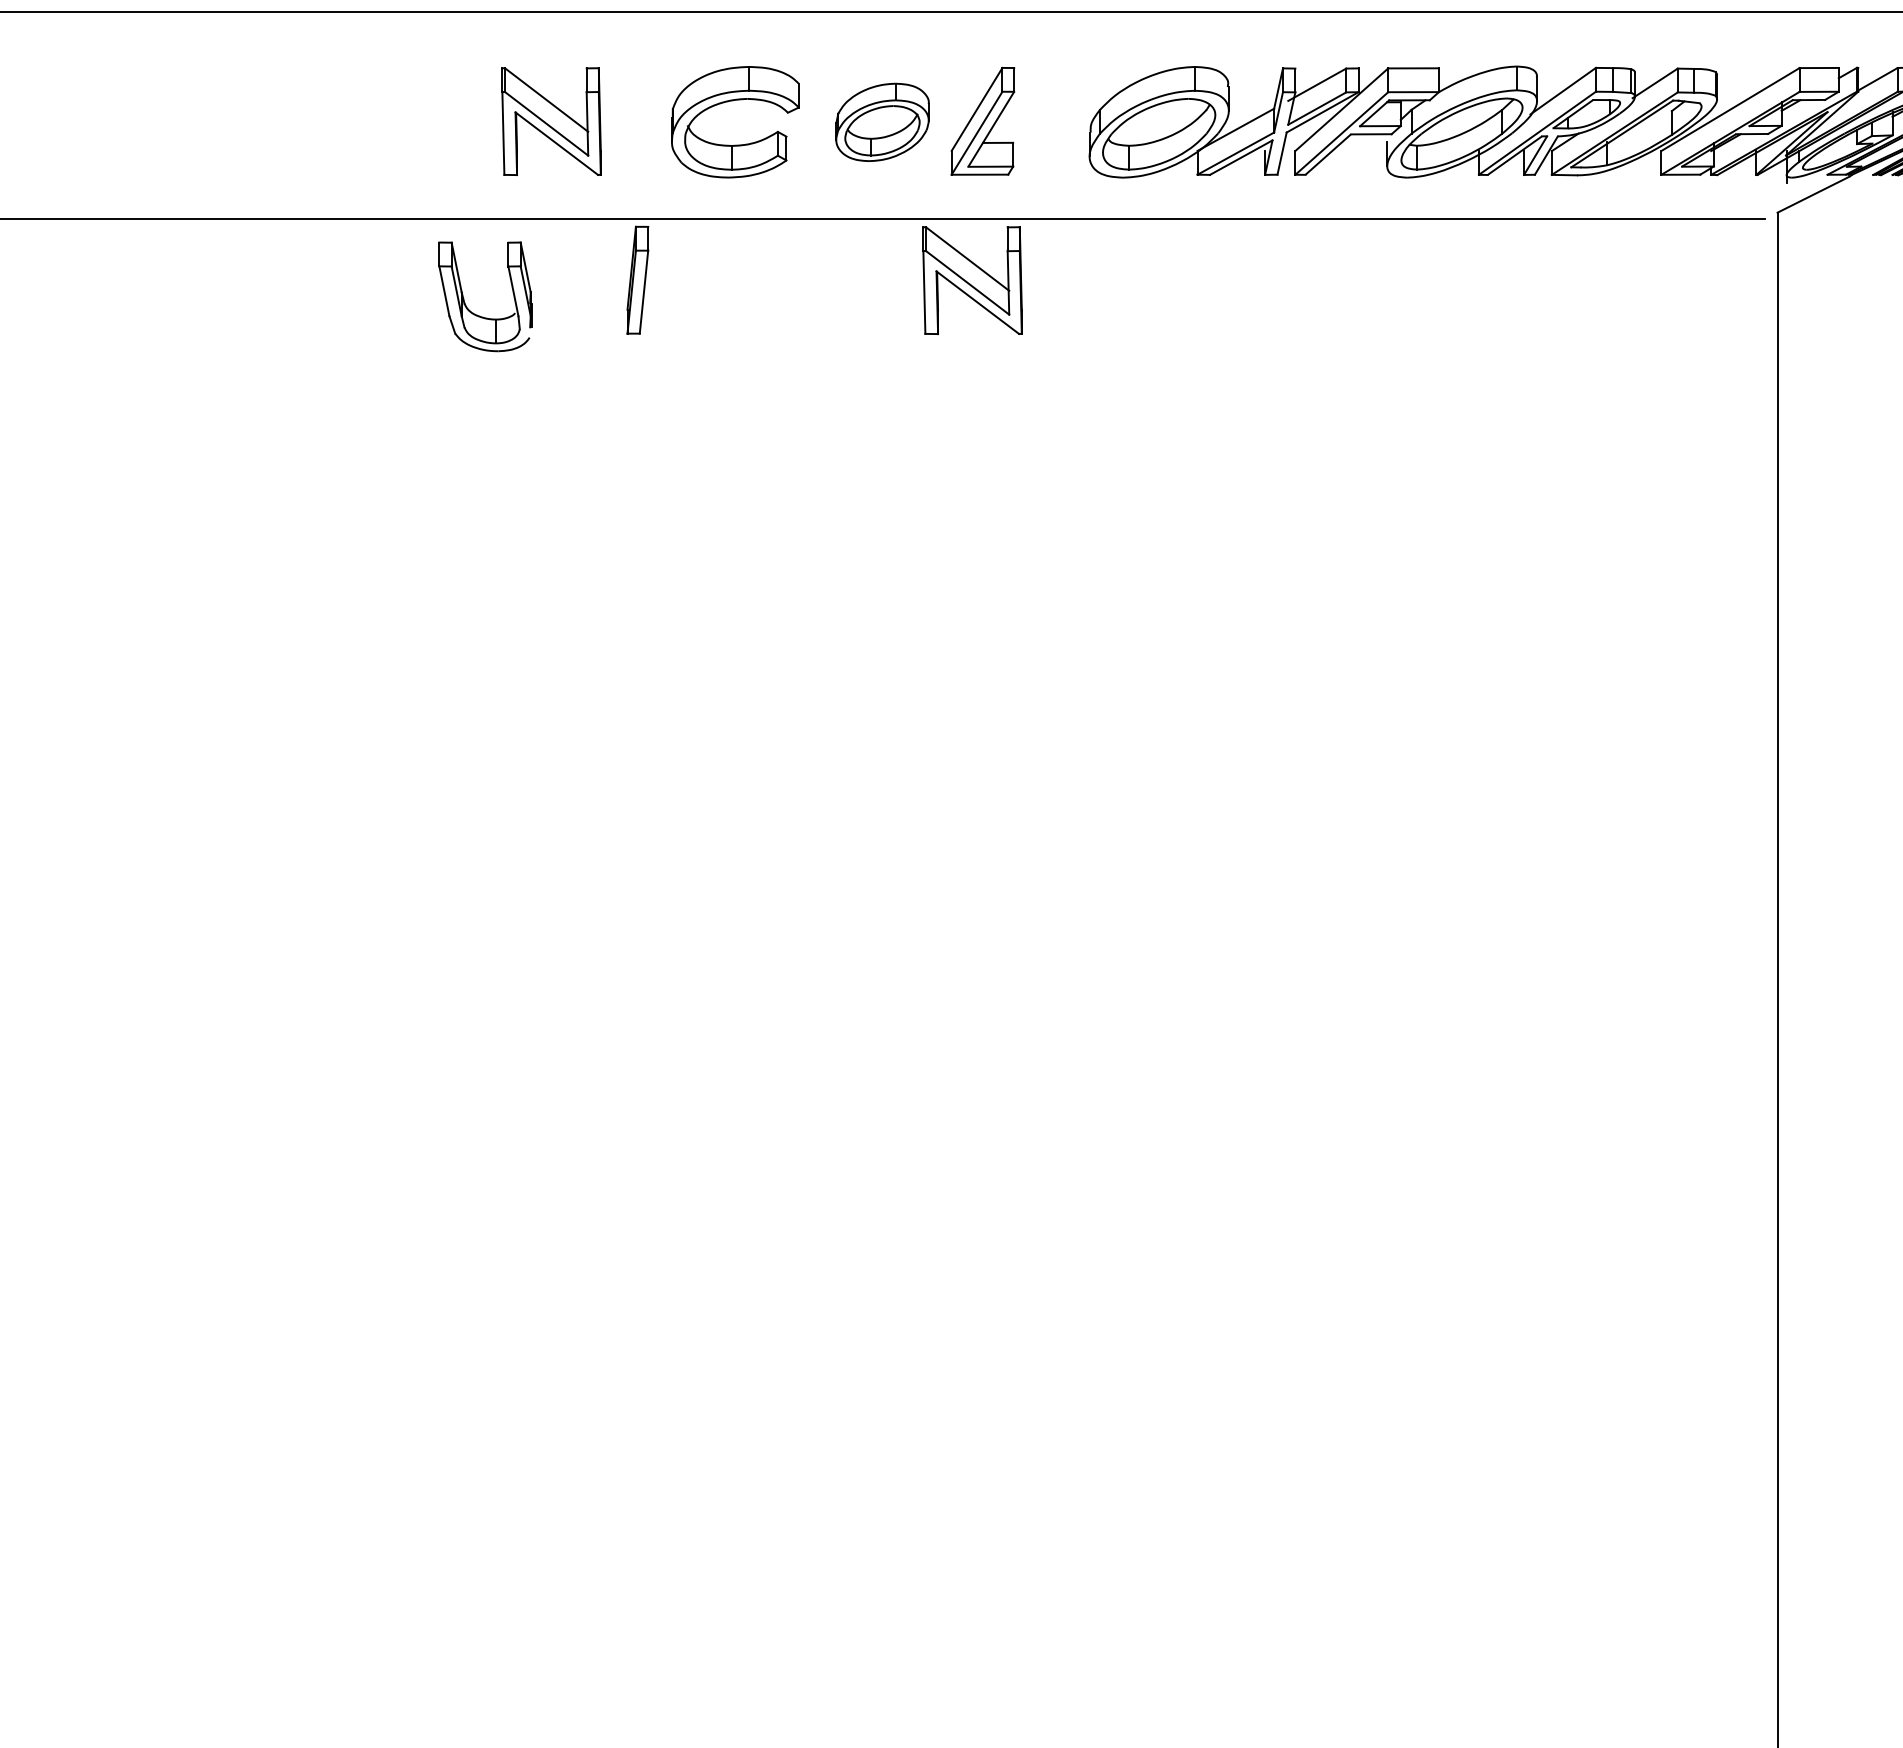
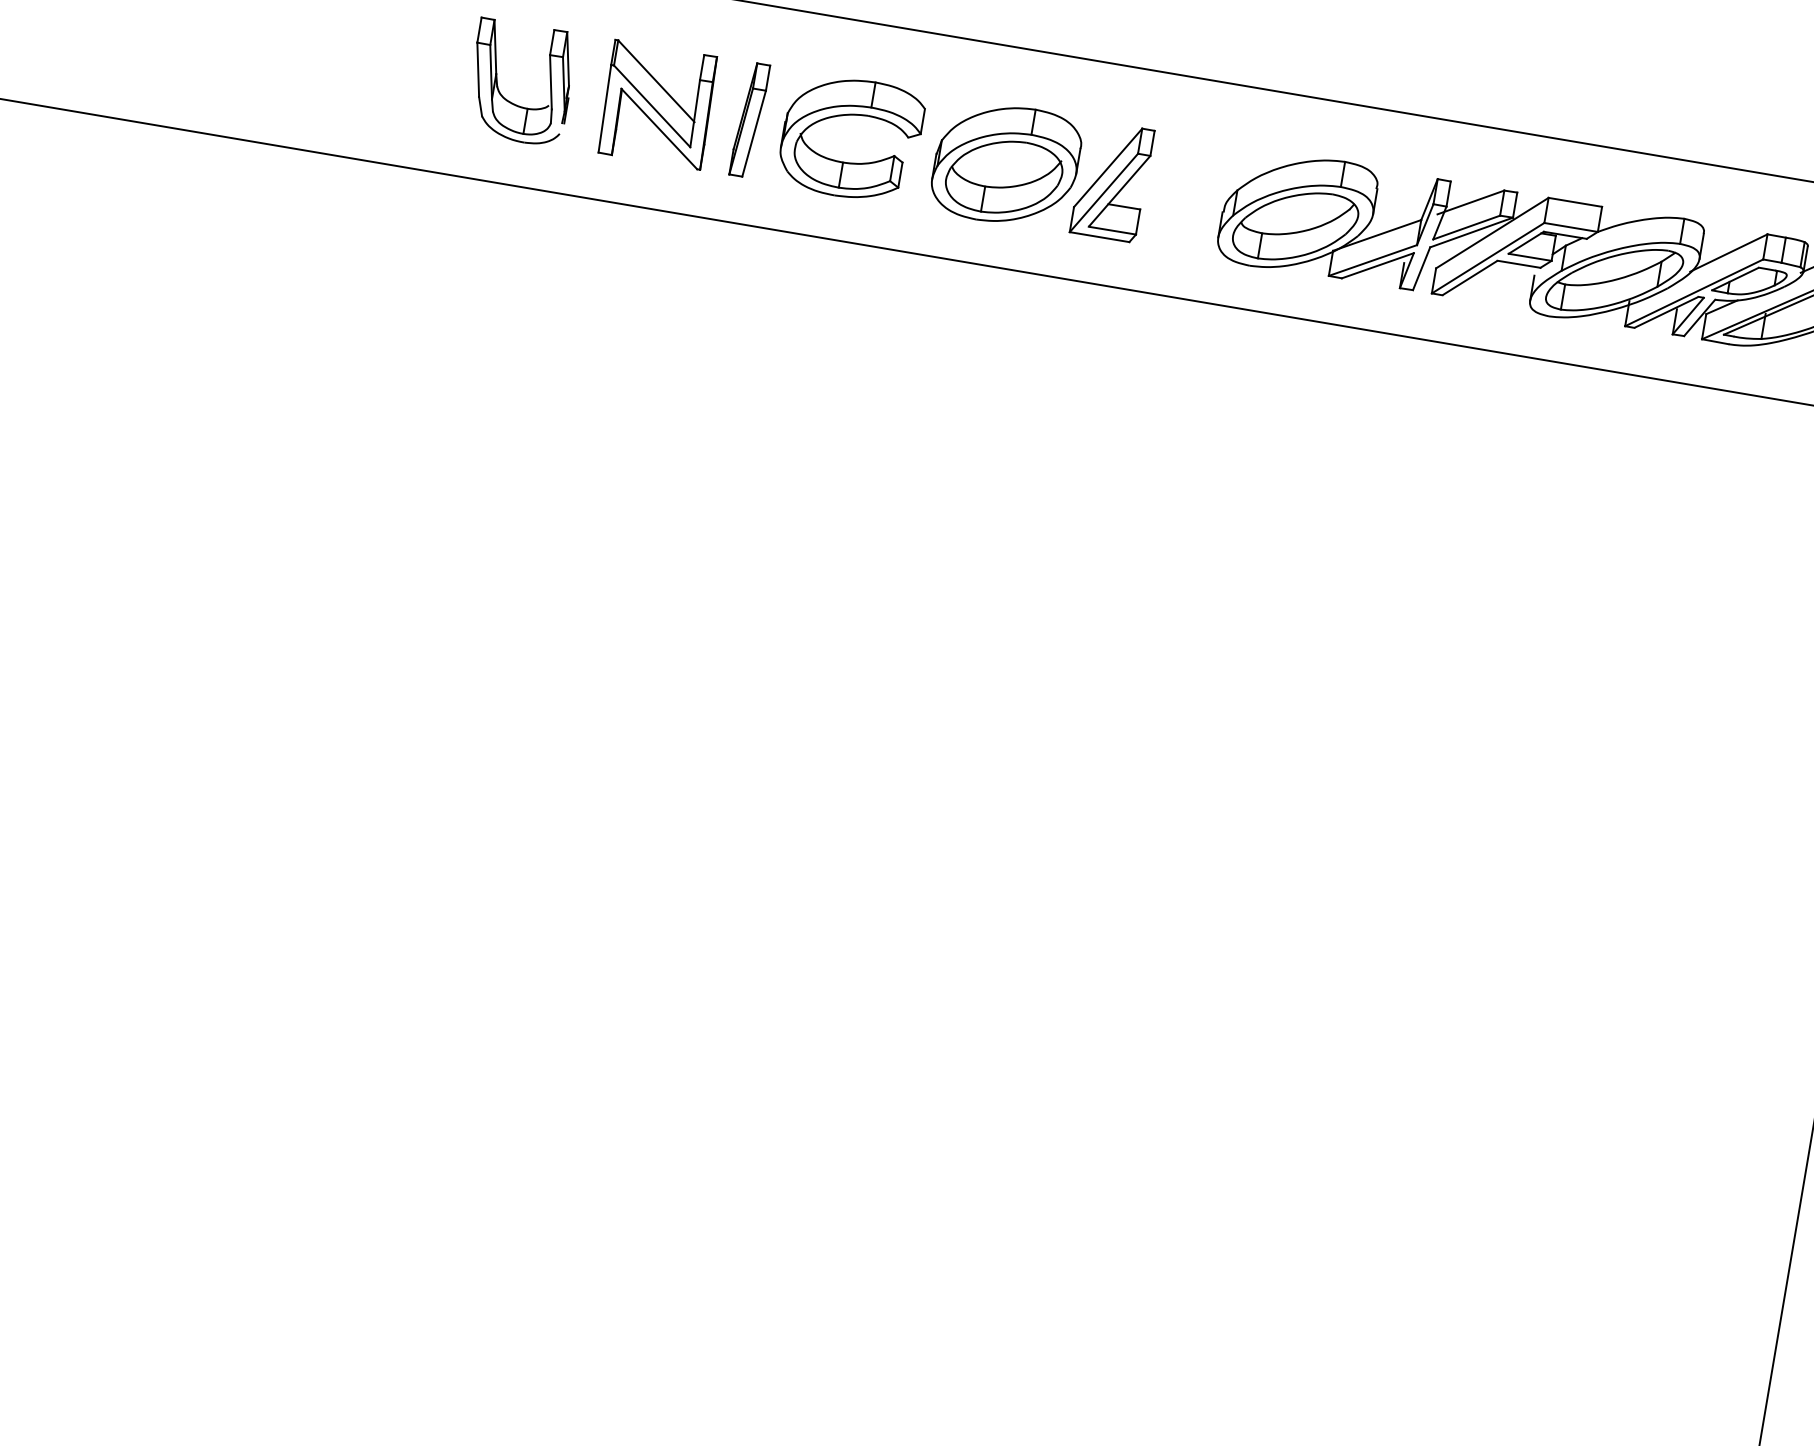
part: (882, 122) -> (1006, 164), size x1.43
part: (637, 279) -> (749, 119), moved
part: (972, 280) -> (1072, 347), removed
part: (477, 314) -> (508, 100), moved

